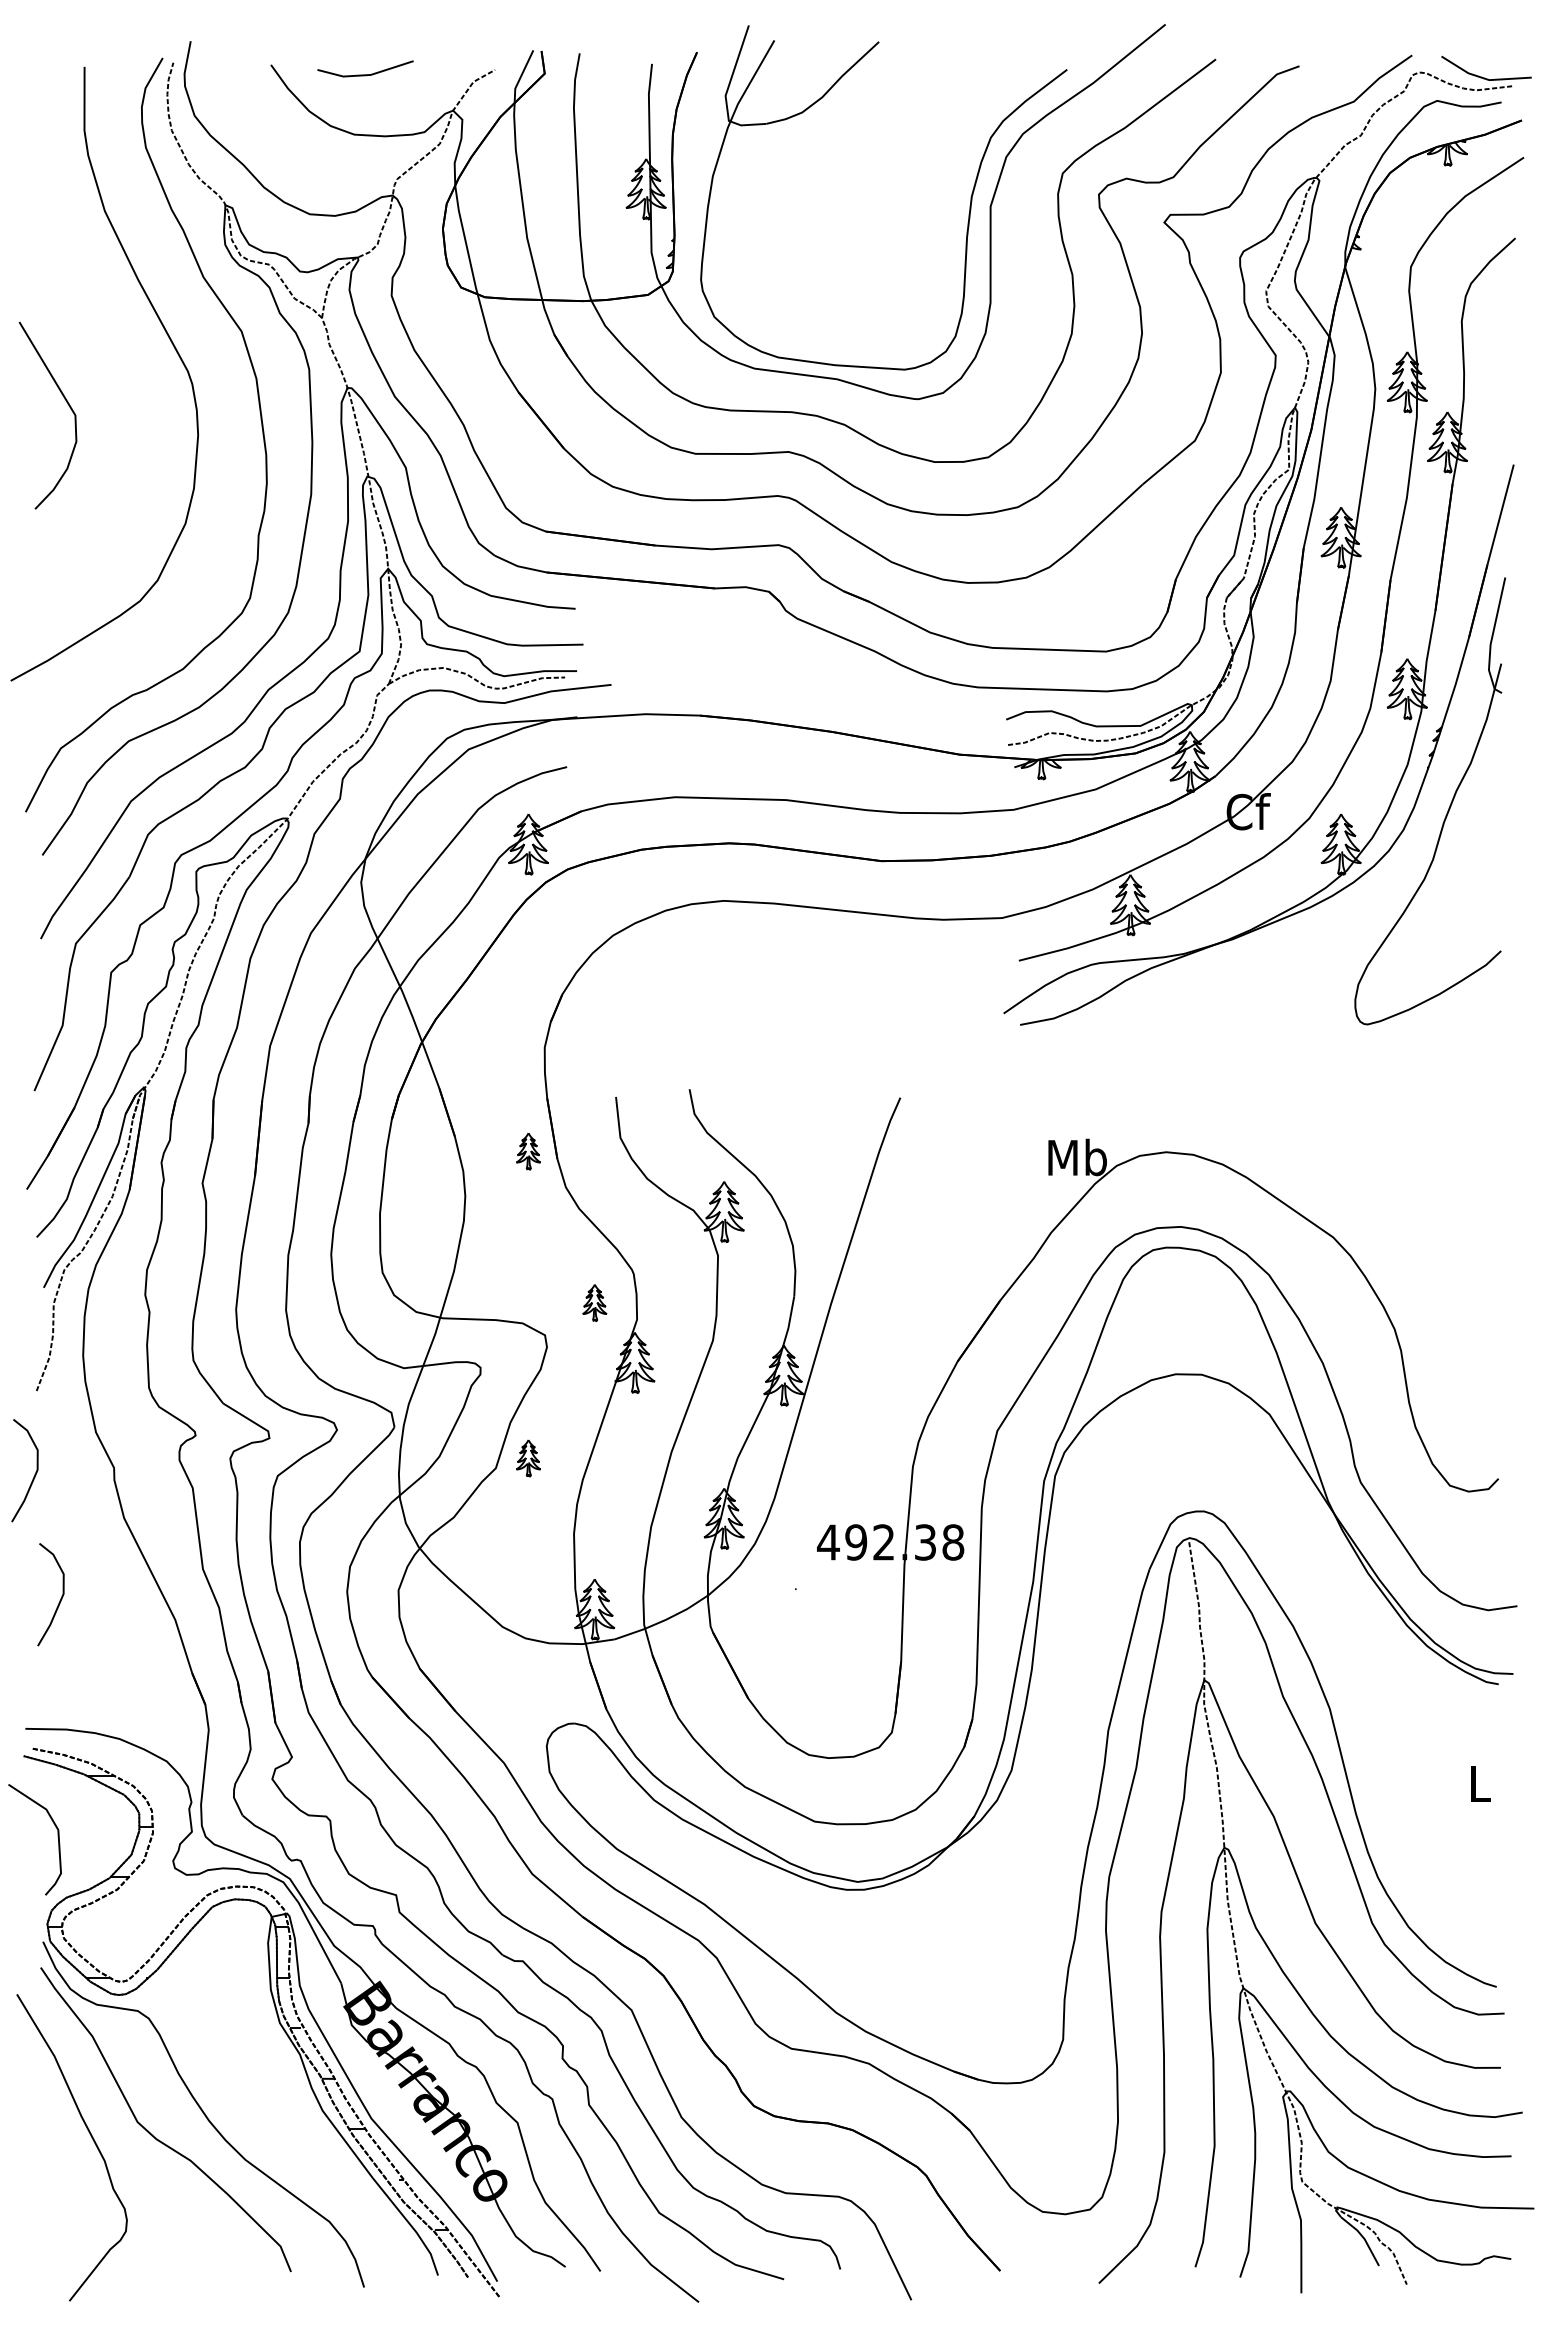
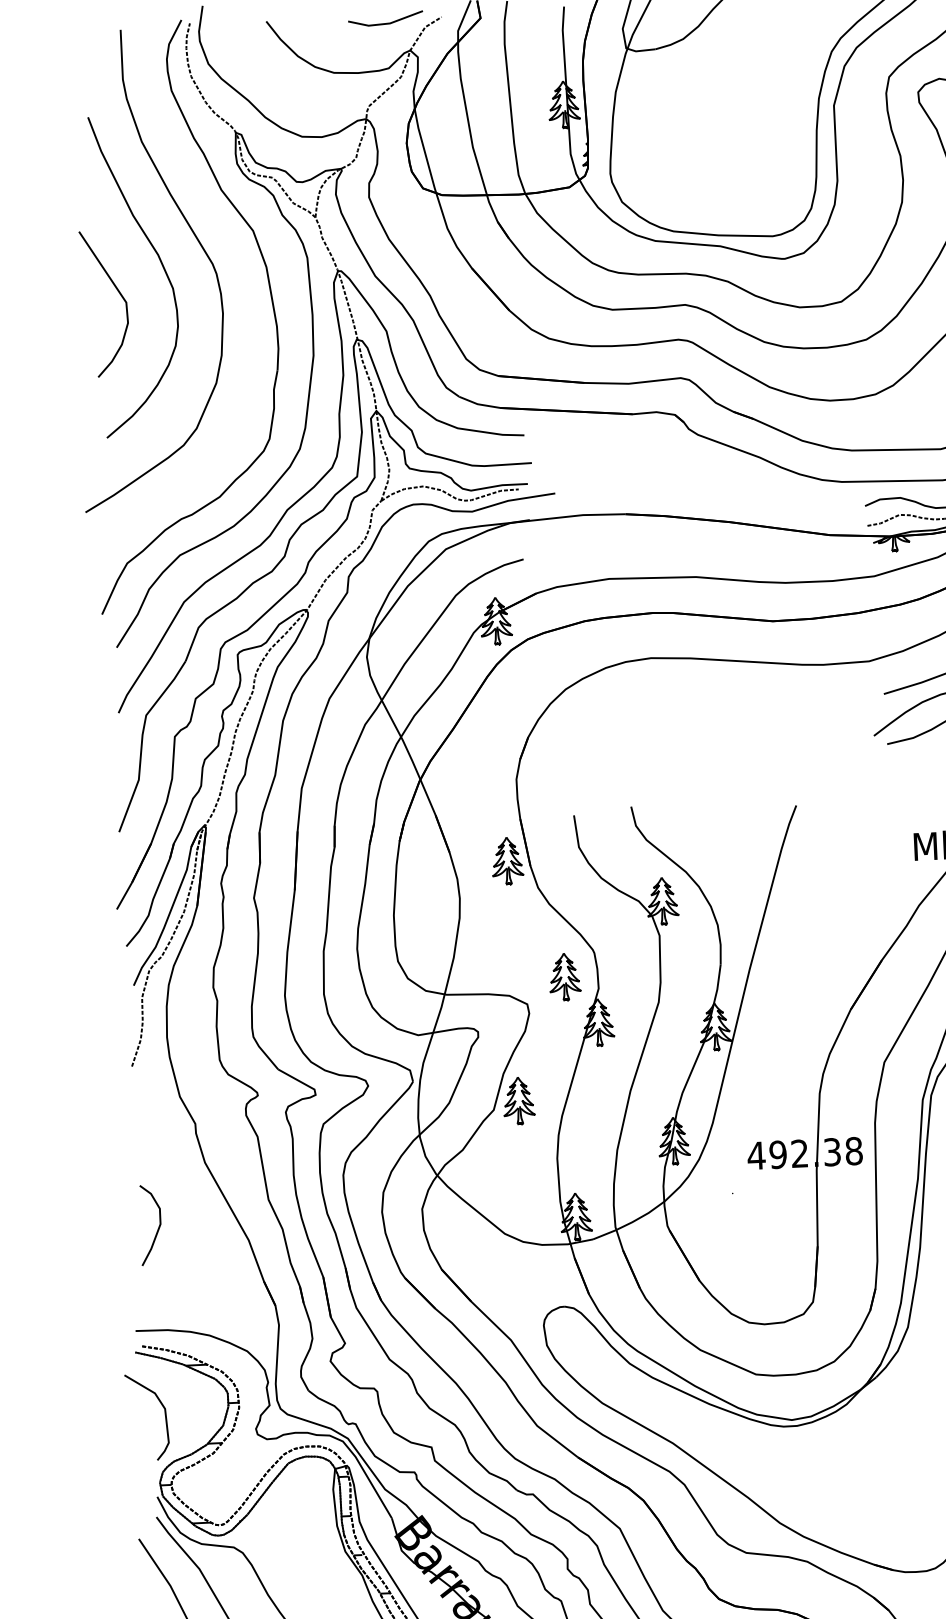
line: (365, 74) -> (385, 23), moved
curve: (121, 366) -> (160, 262), added
part: (528, 1151) -> (507, 861), size x1.67
part: (594, 1302) -> (564, 976), size x1.67
part: (528, 1458) -> (518, 1101), size x1.67
curve: (34, 1474) -> (133, 1131), removed

